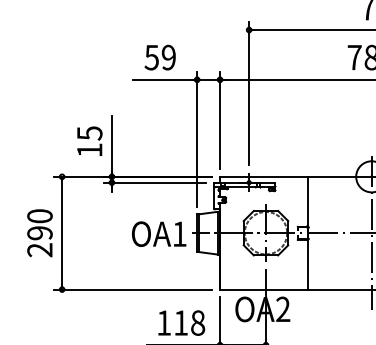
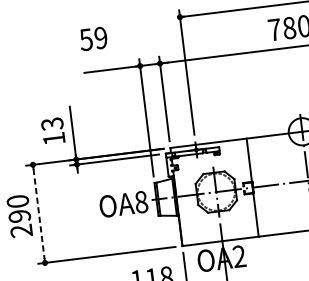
text: (159, 57) -> (92, 38), moved
text: (89, 133) -> (52, 124), 15 -> 13
line: (62, 233) -> (39, 214), solid -> dashed
text: (179, 233) -> (141, 201), OA1 -> OA8

